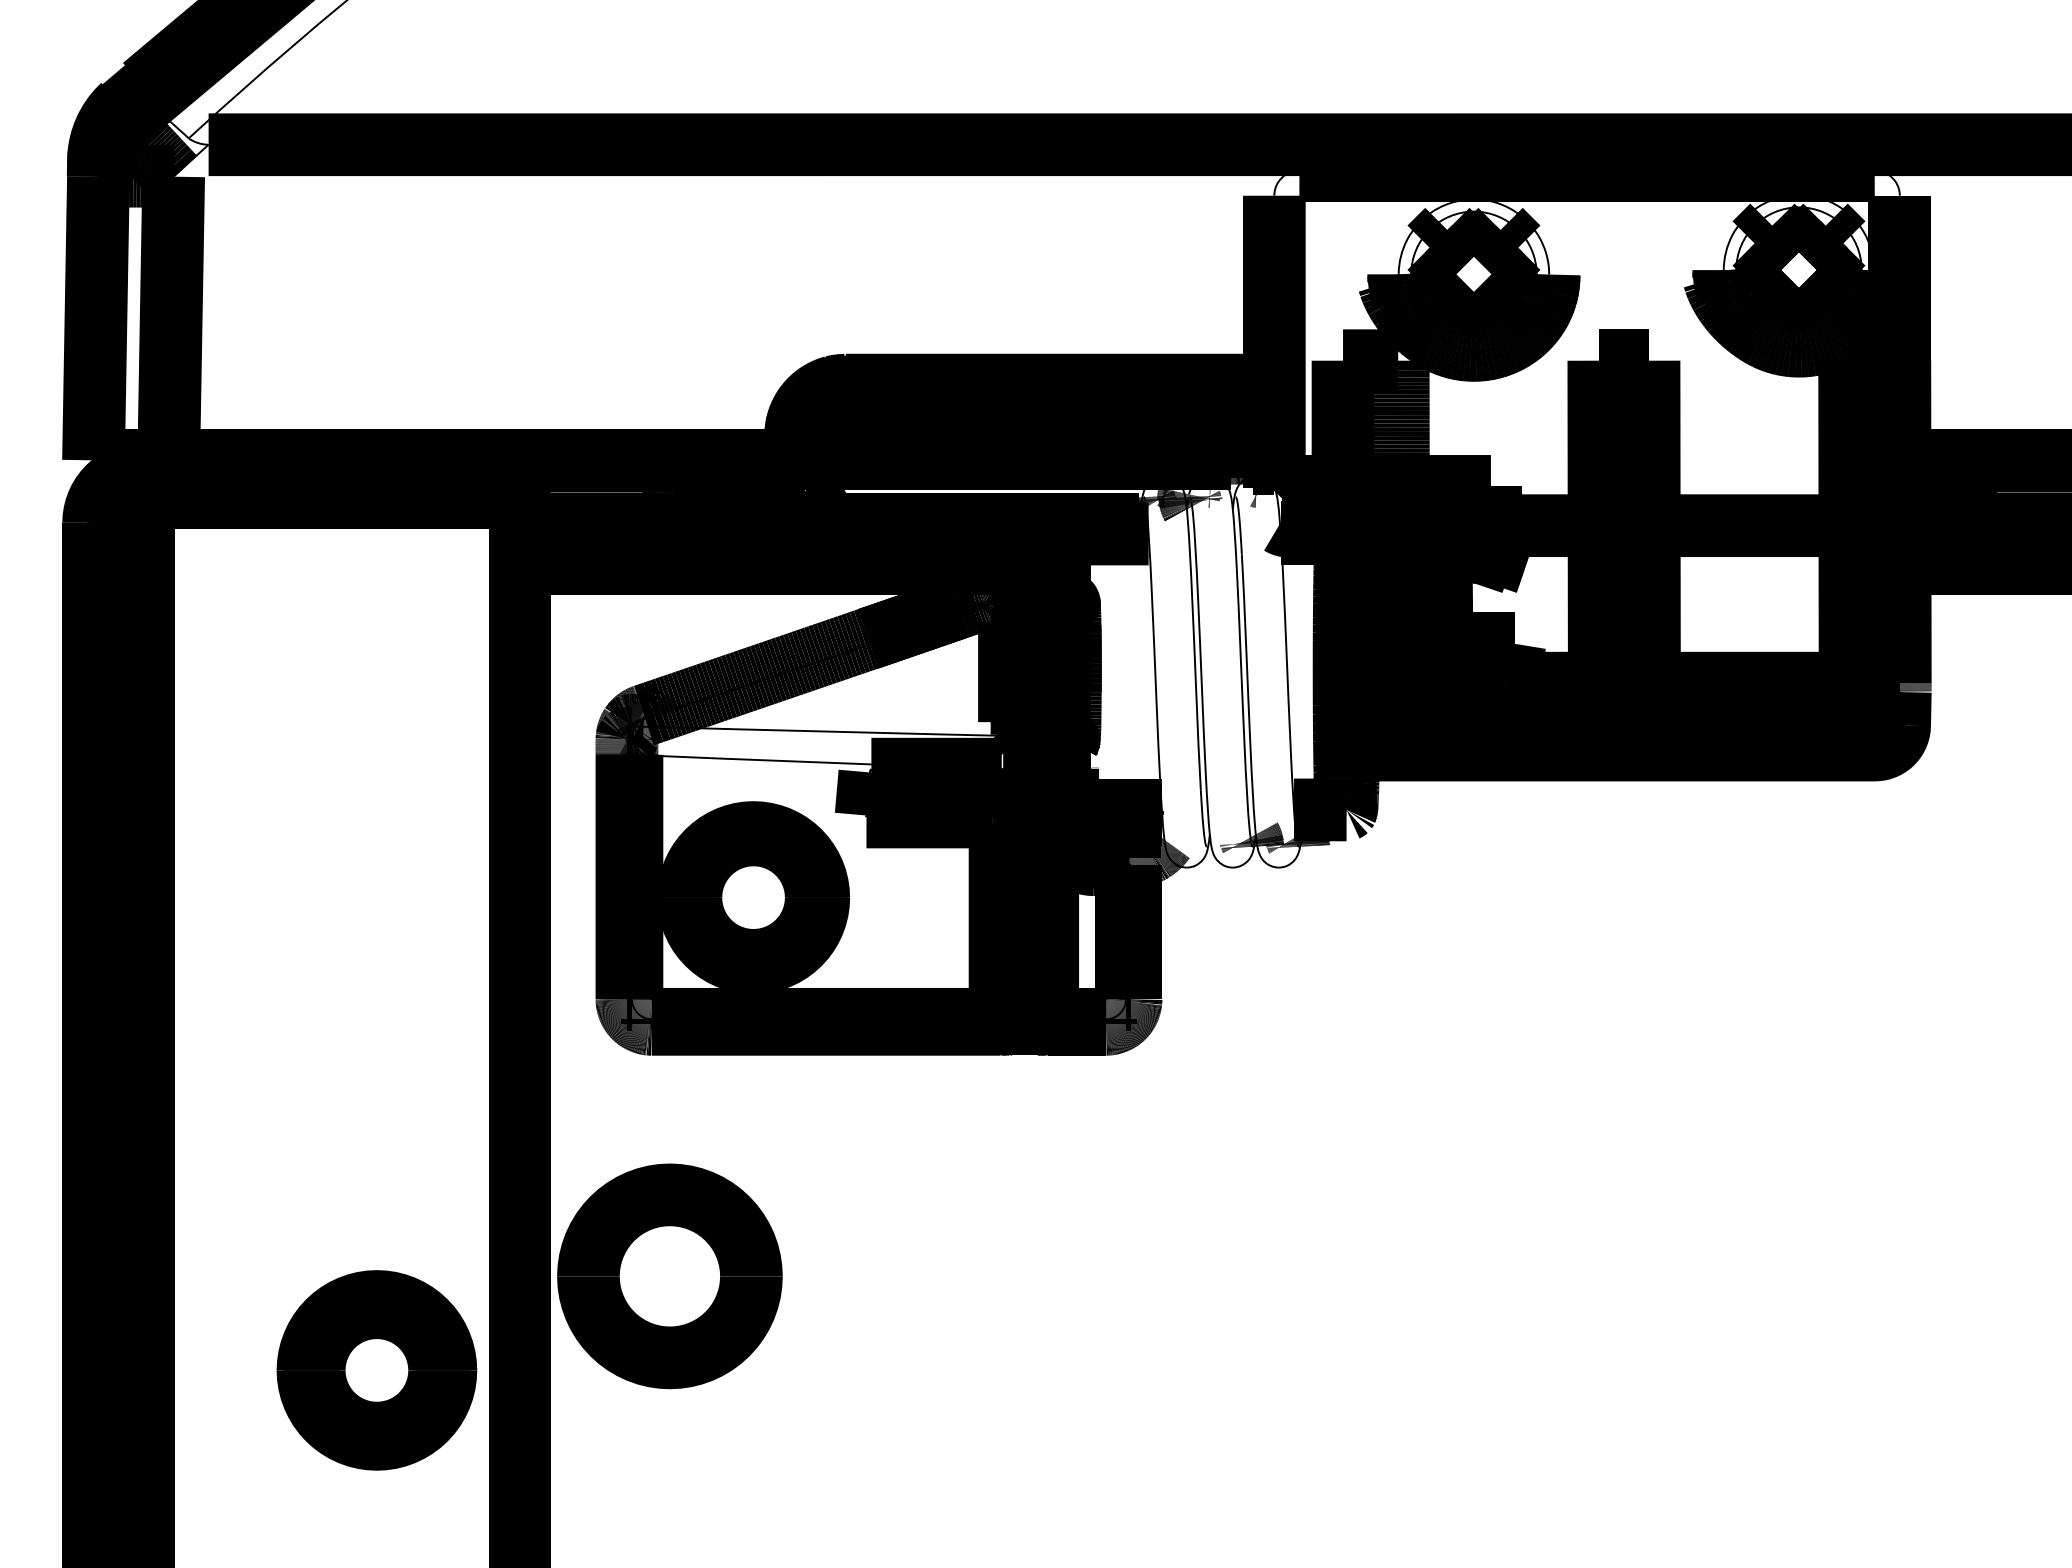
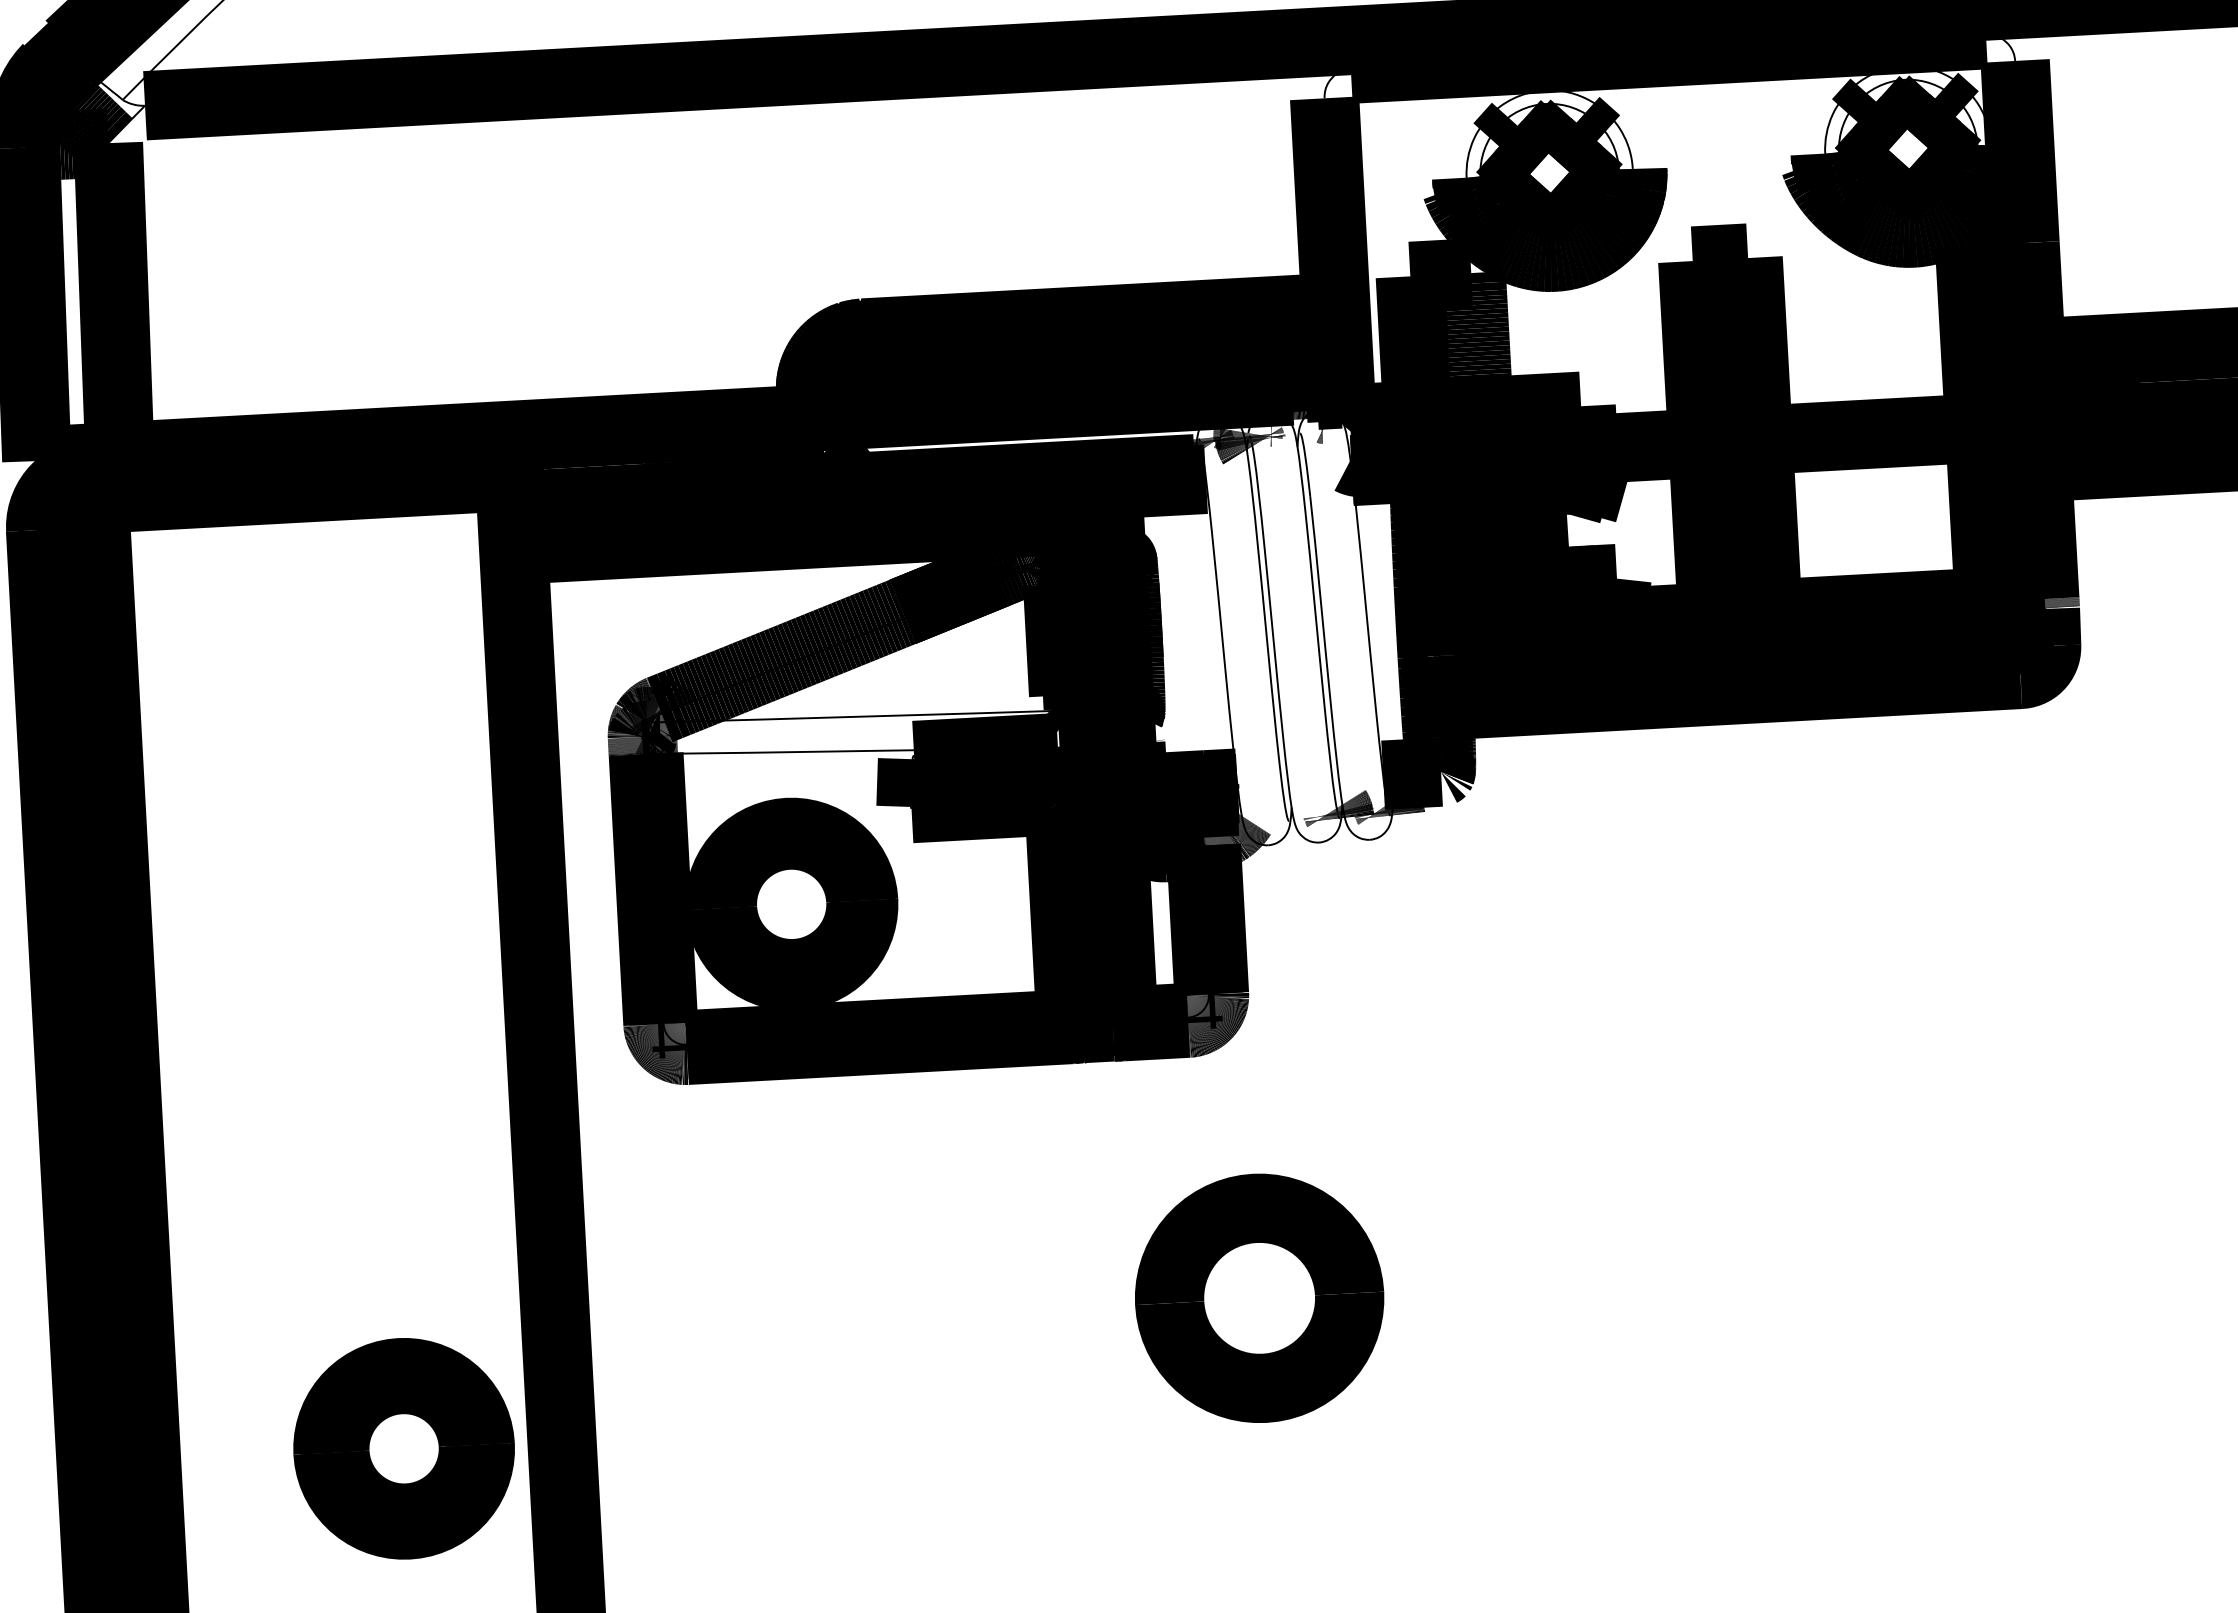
part: (669, 1276) -> (1259, 1298), moved

